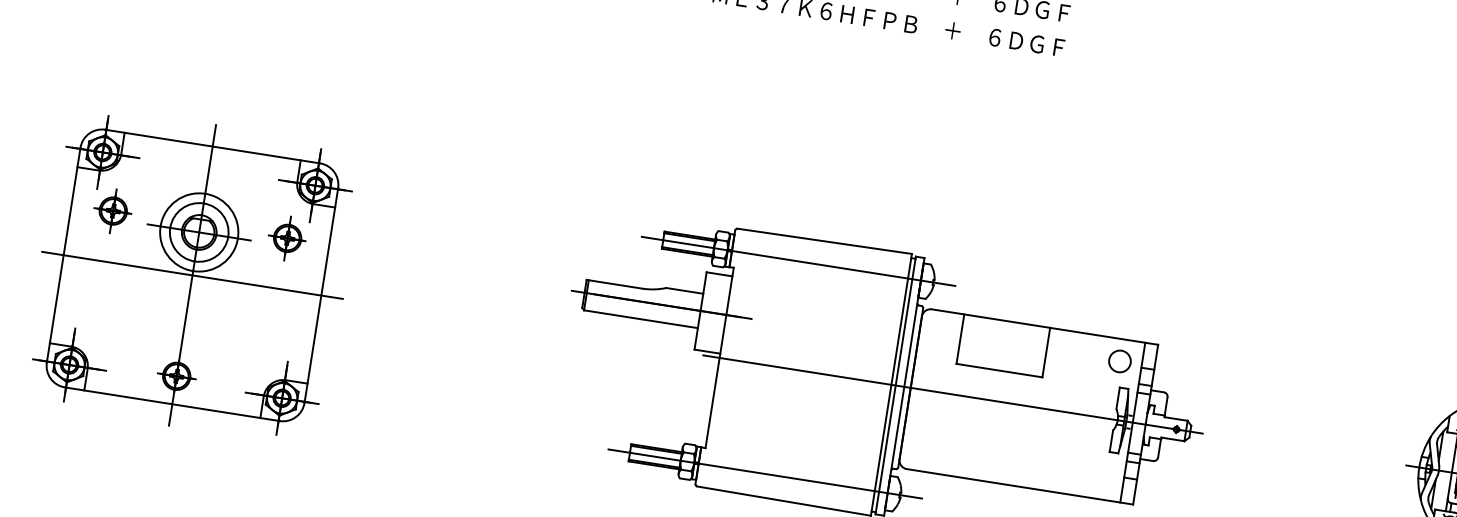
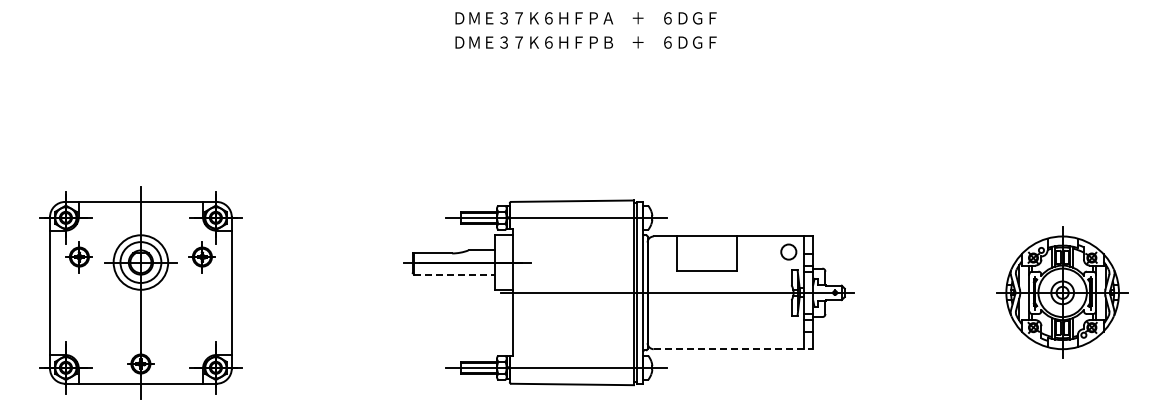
line: (191, 274) -> (140, 292), removed
line: (641, 319) -> (454, 274), solid -> dashed
line: (1019, 487) -> (733, 349), solid -> dashed

